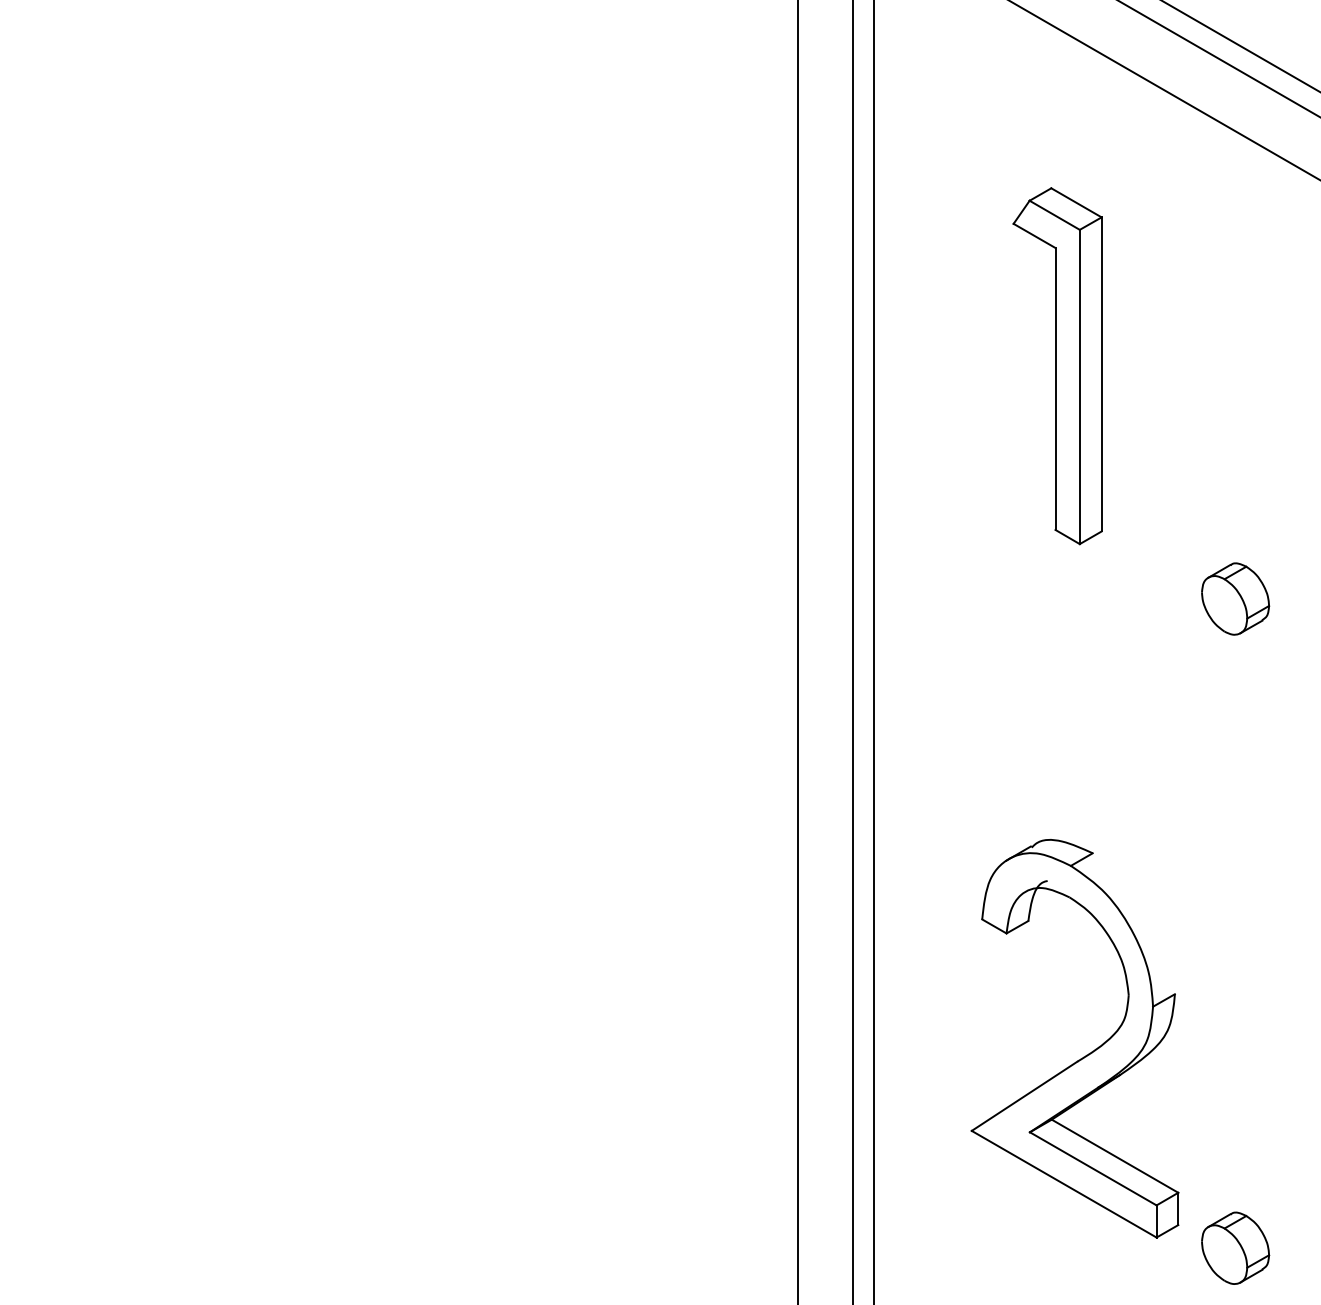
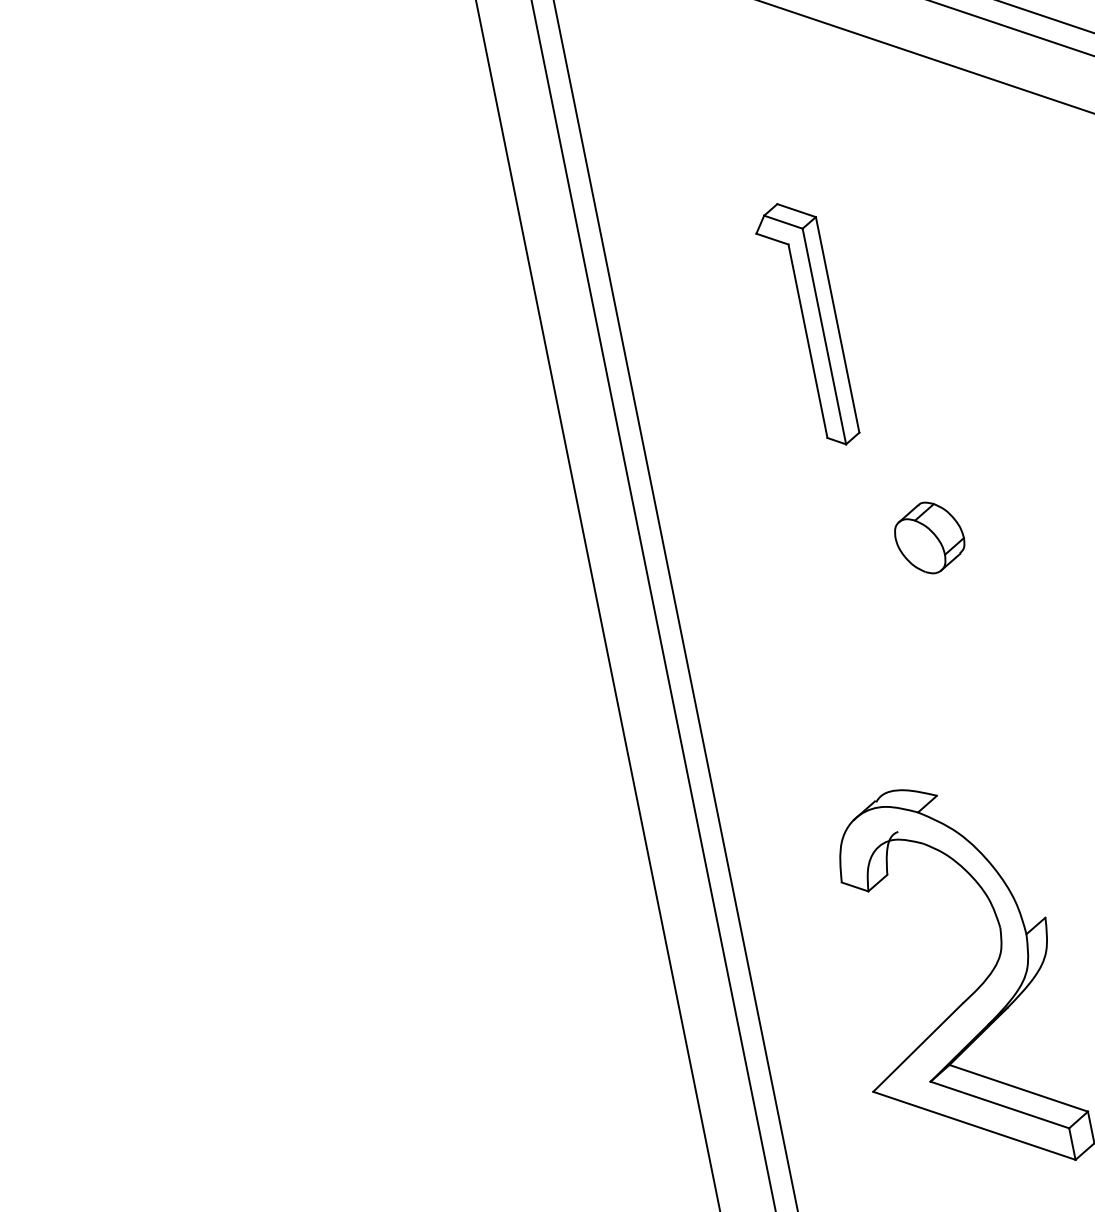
part: (1057, 366) -> (806, 325), size x0.7
part: (1235, 598) -> (929, 537), moved

